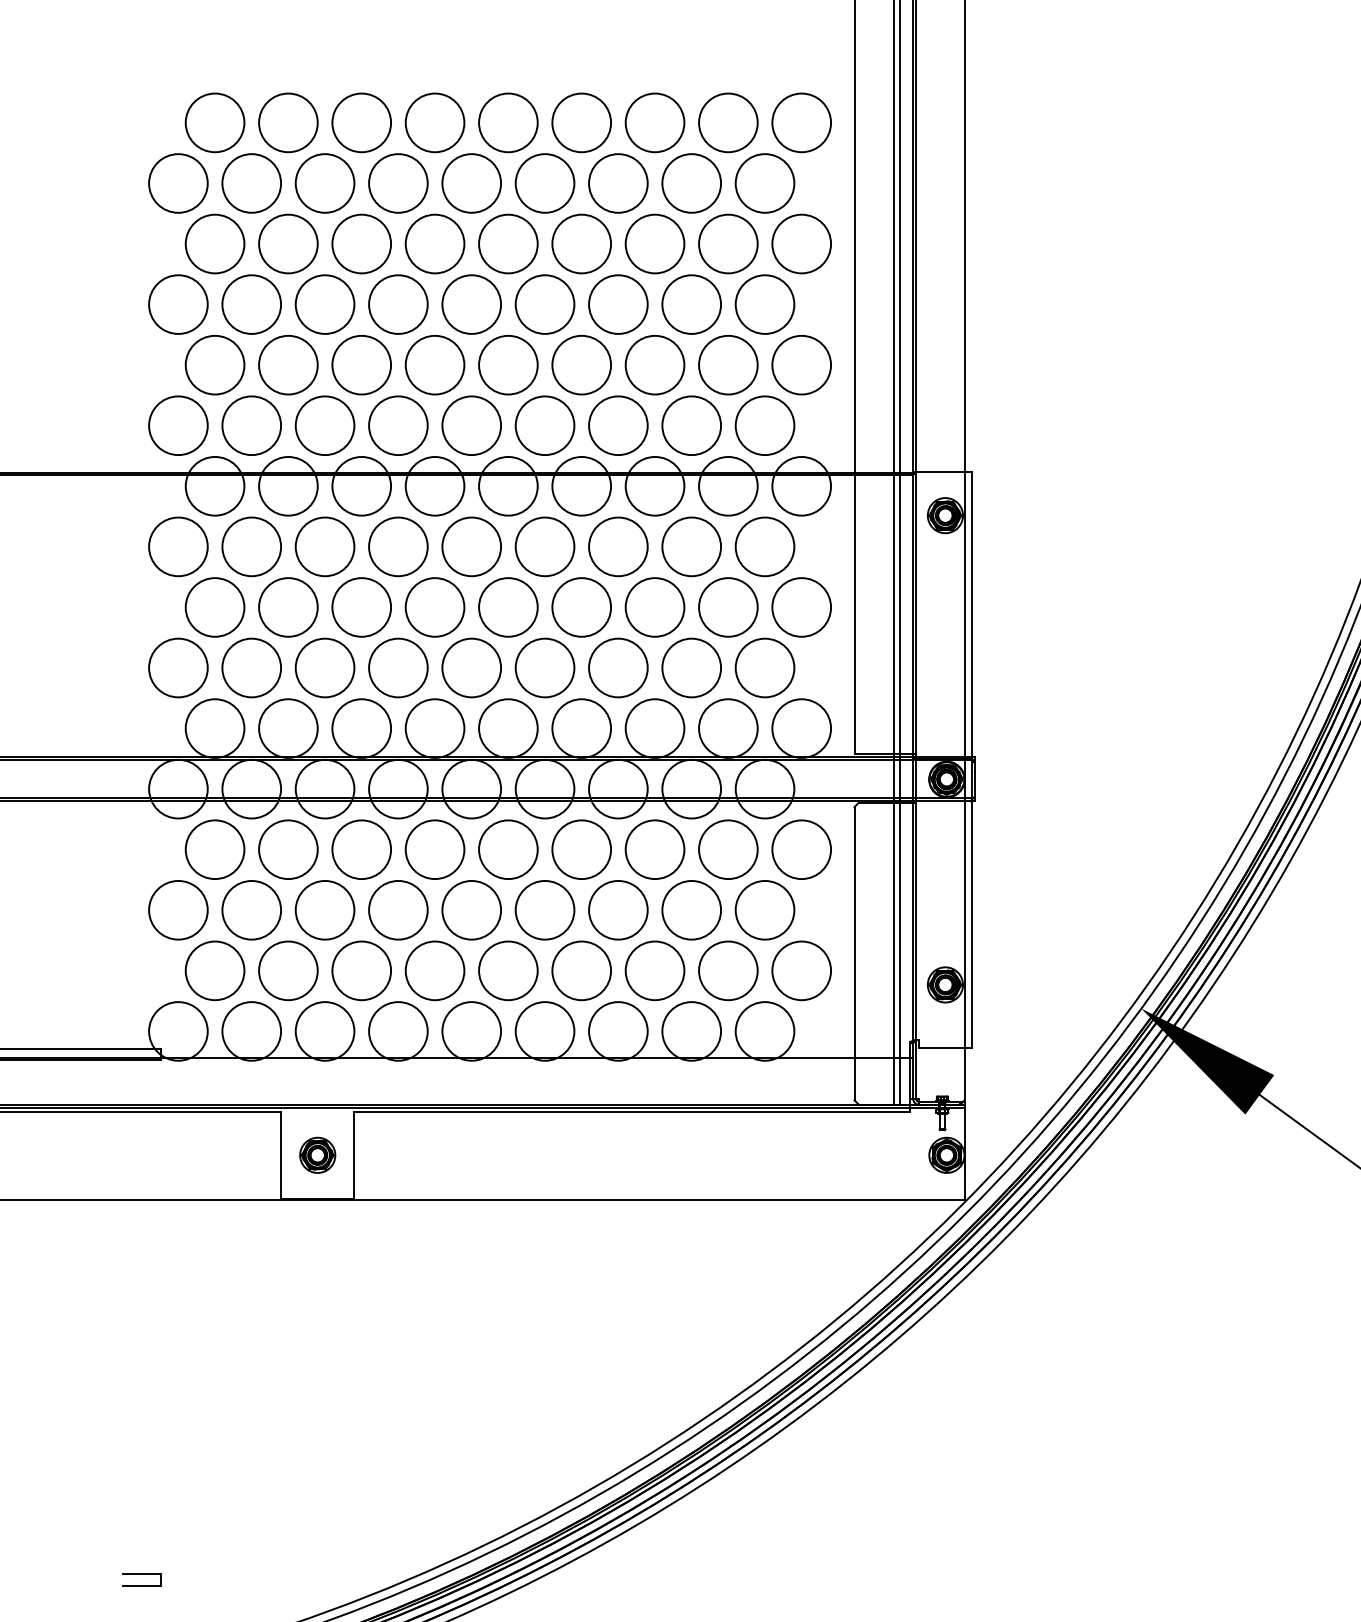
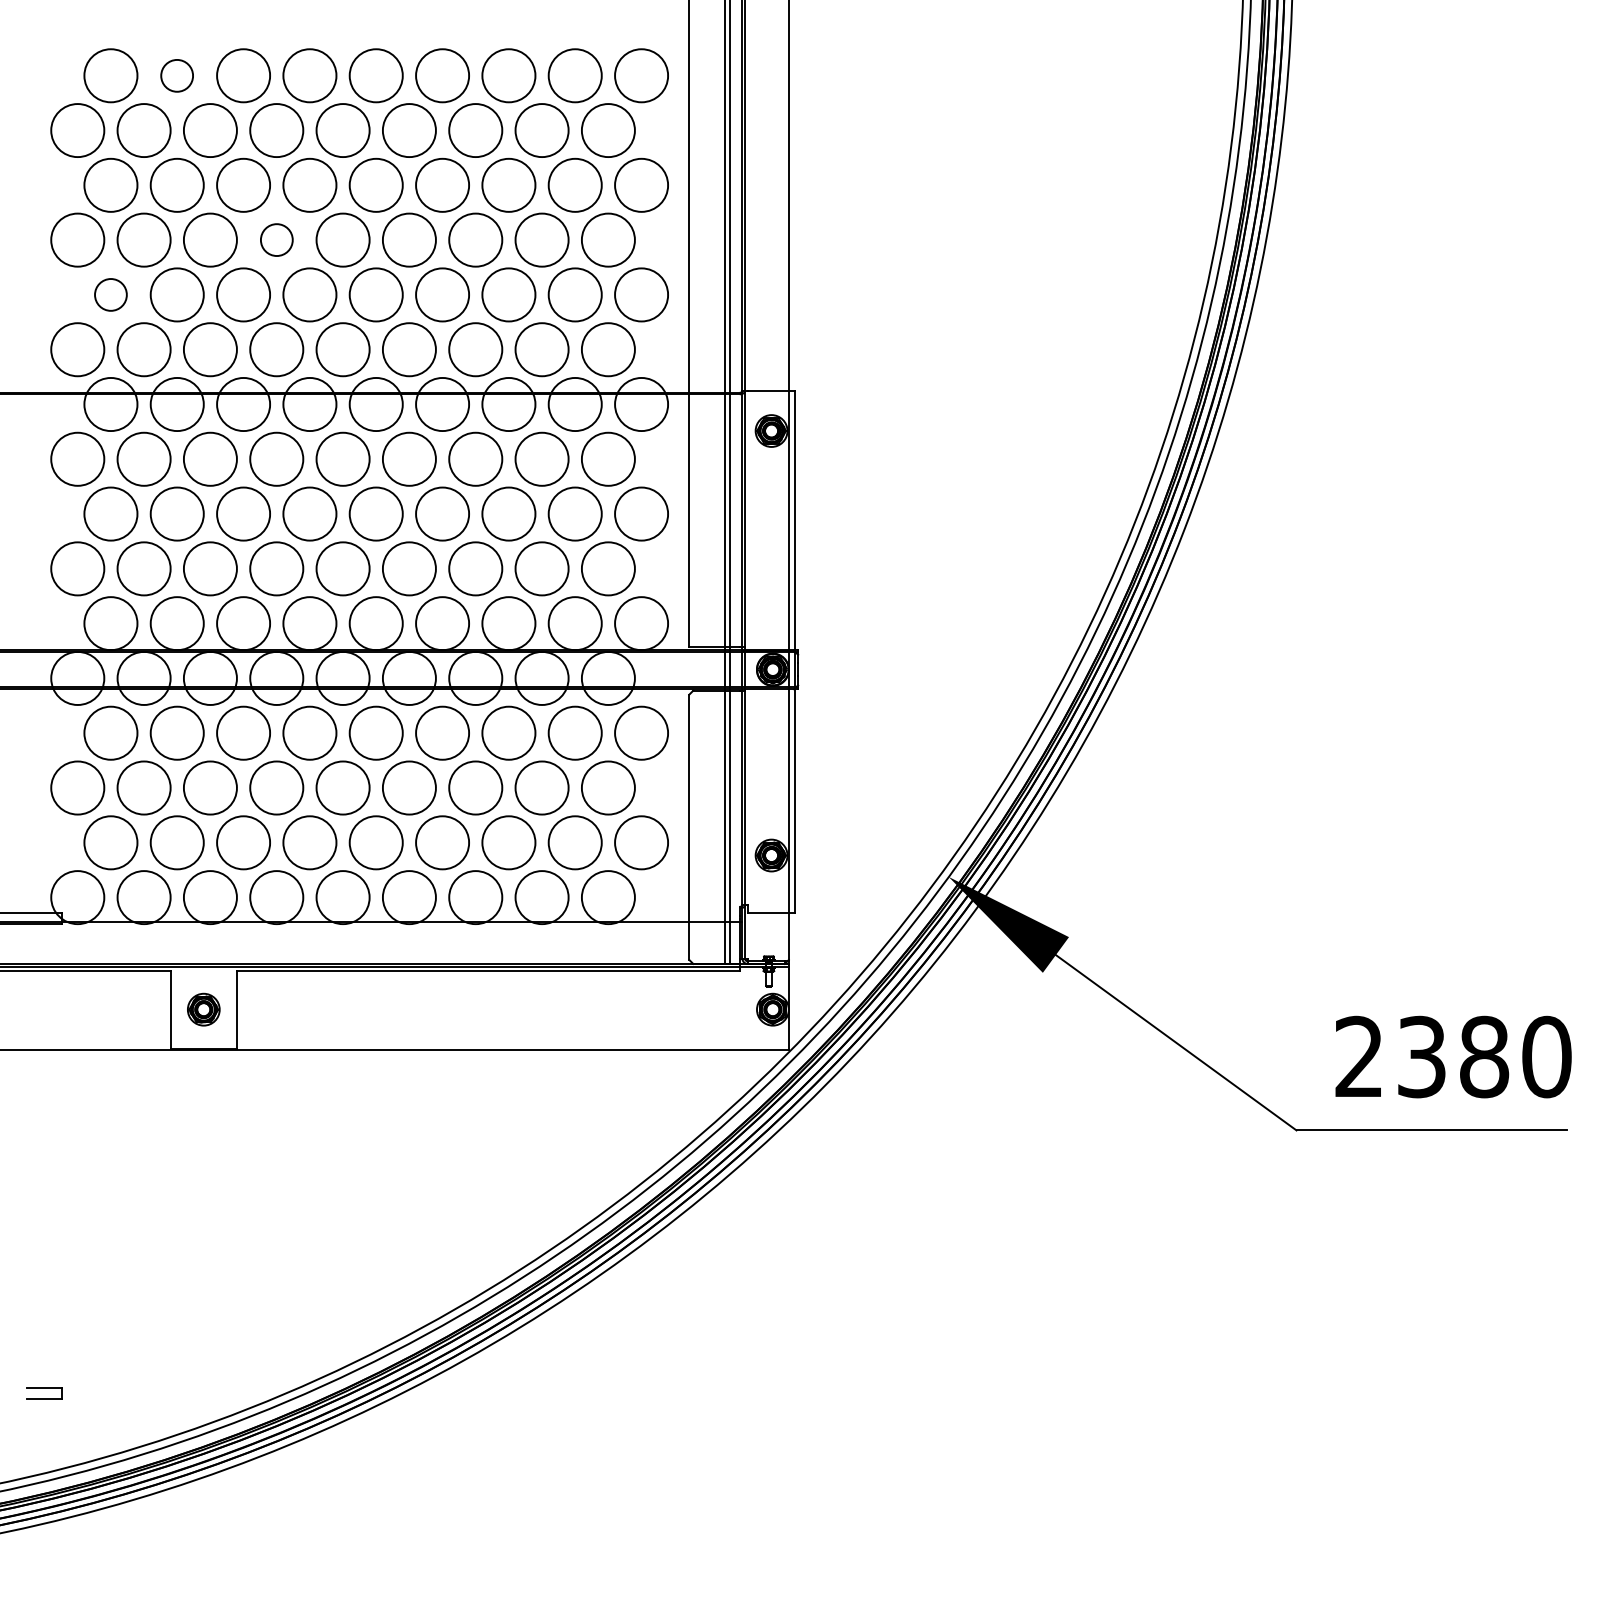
circle: (287, 122) -> (176, 75), size x0.6
circle: (398, 303) -> (276, 239), size x0.6
circle: (214, 364) -> (110, 294), size x0.6

